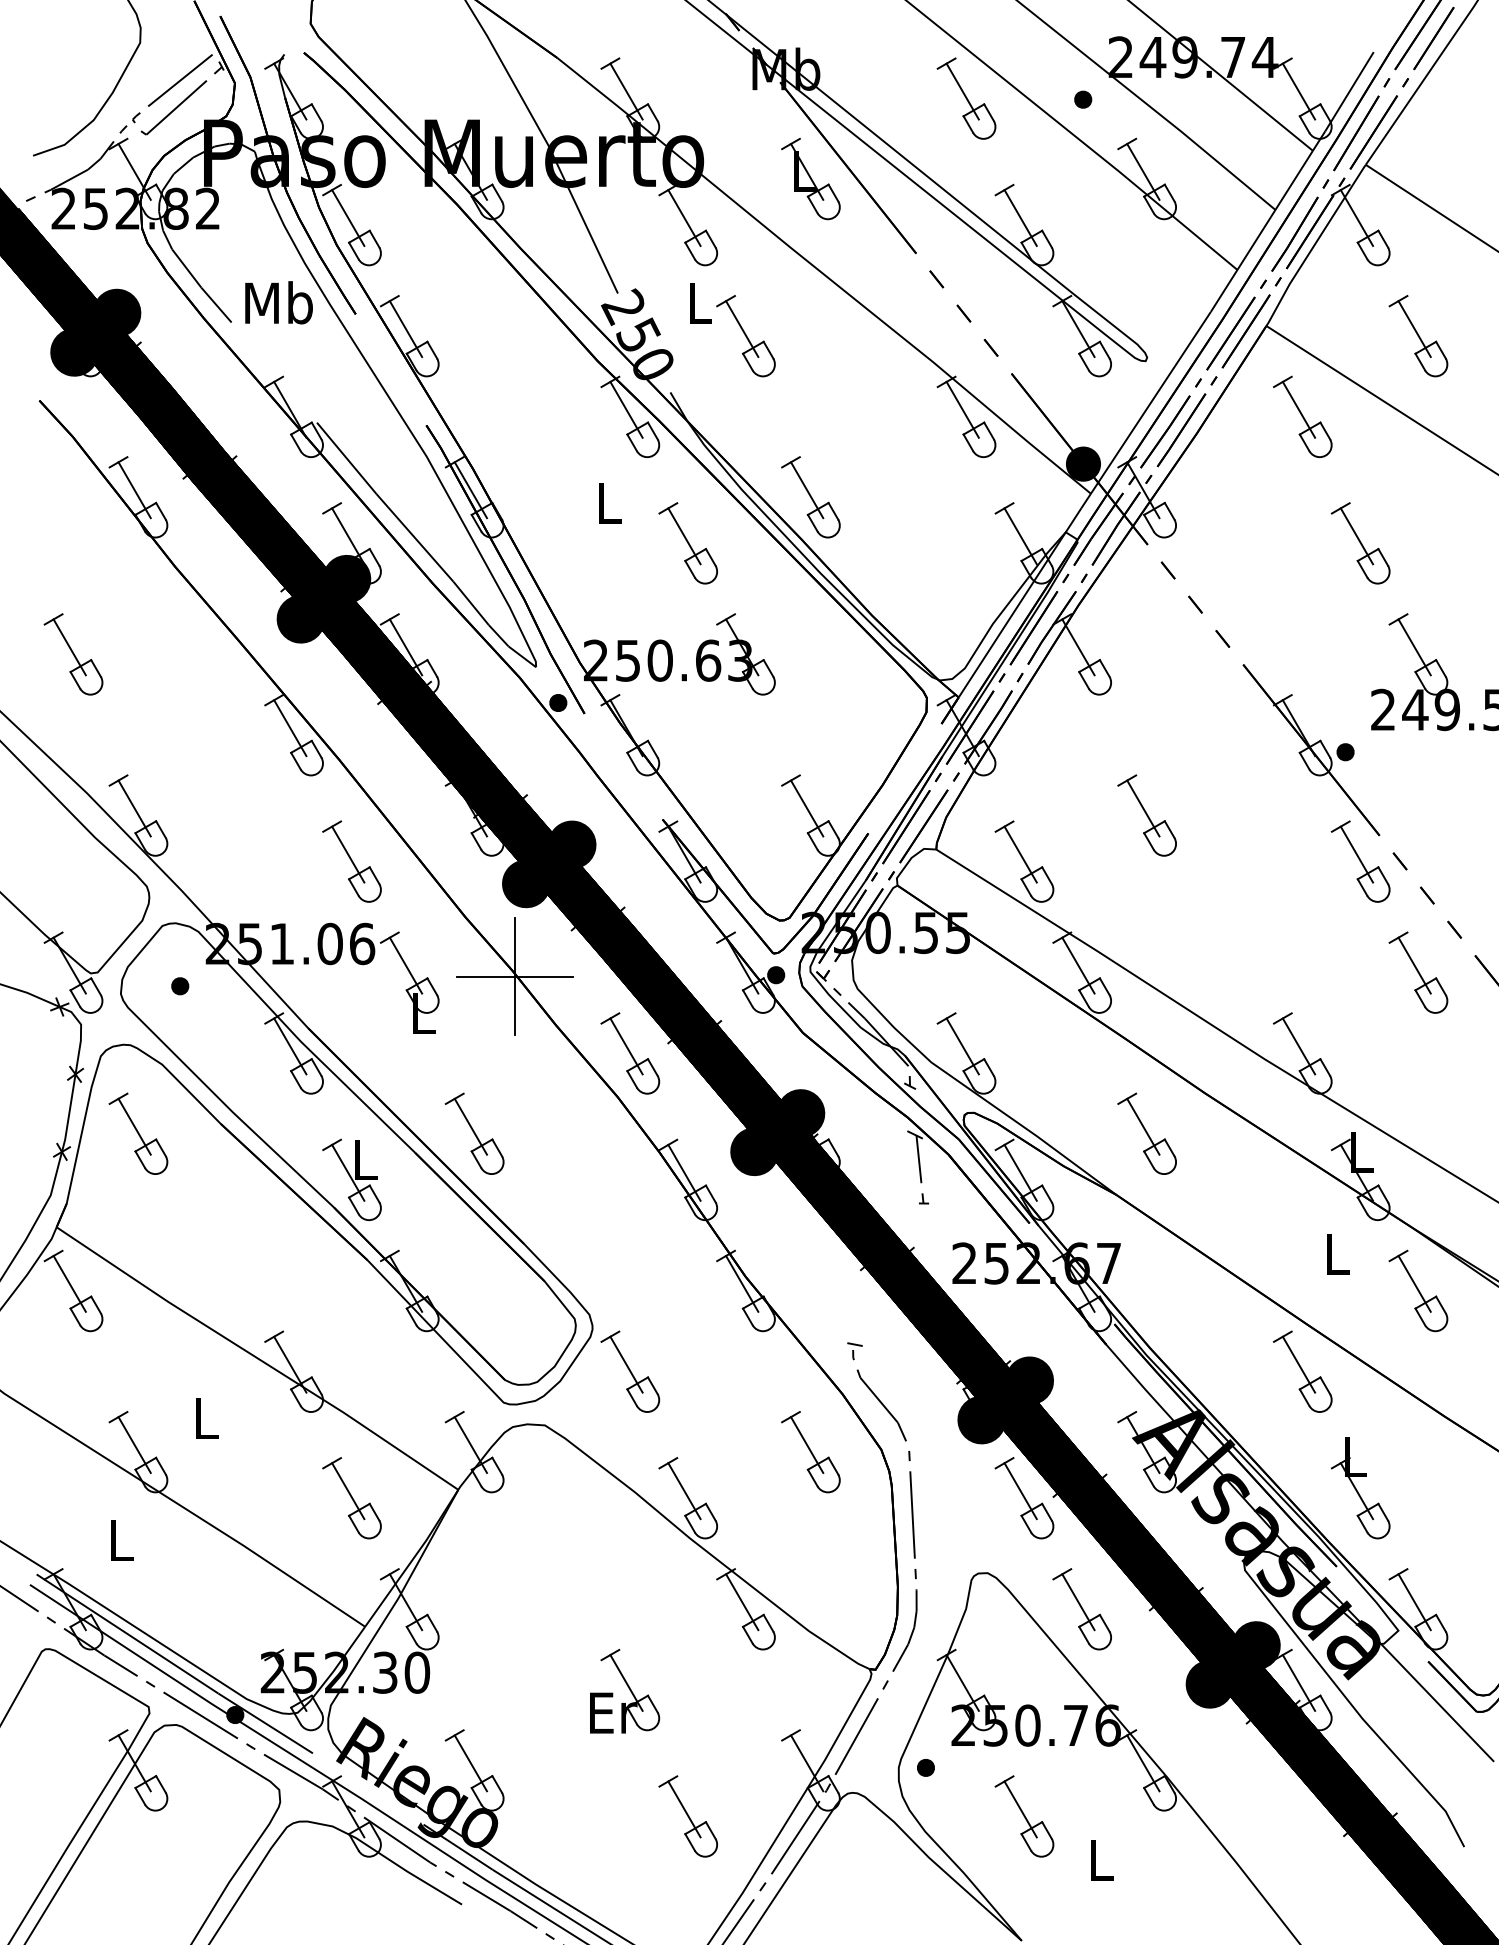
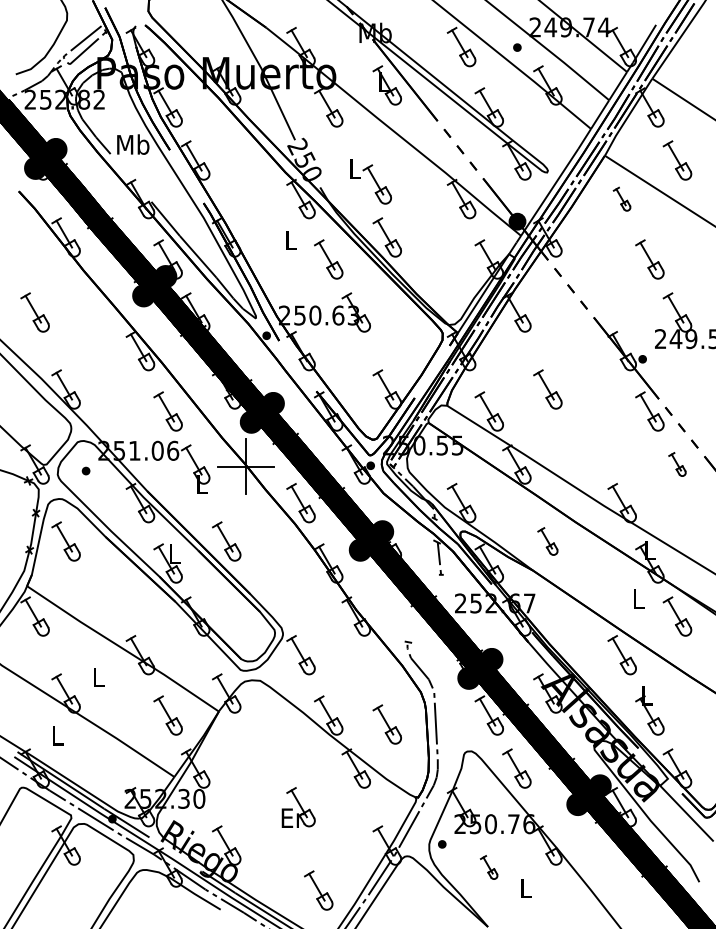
part: (731, 329) -> (370, 181), moved
part: (1301, 417) -> (621, 199), size x0.6
part: (1418, 972) -> (677, 464), size x0.6
part: (1146, 1133) -> (547, 541), size x0.7
part: (809, 1451) -> (386, 724), moved
part: (687, 1816) -> (318, 890), moved
part: (1022, 1816) -> (488, 867), size x0.6

